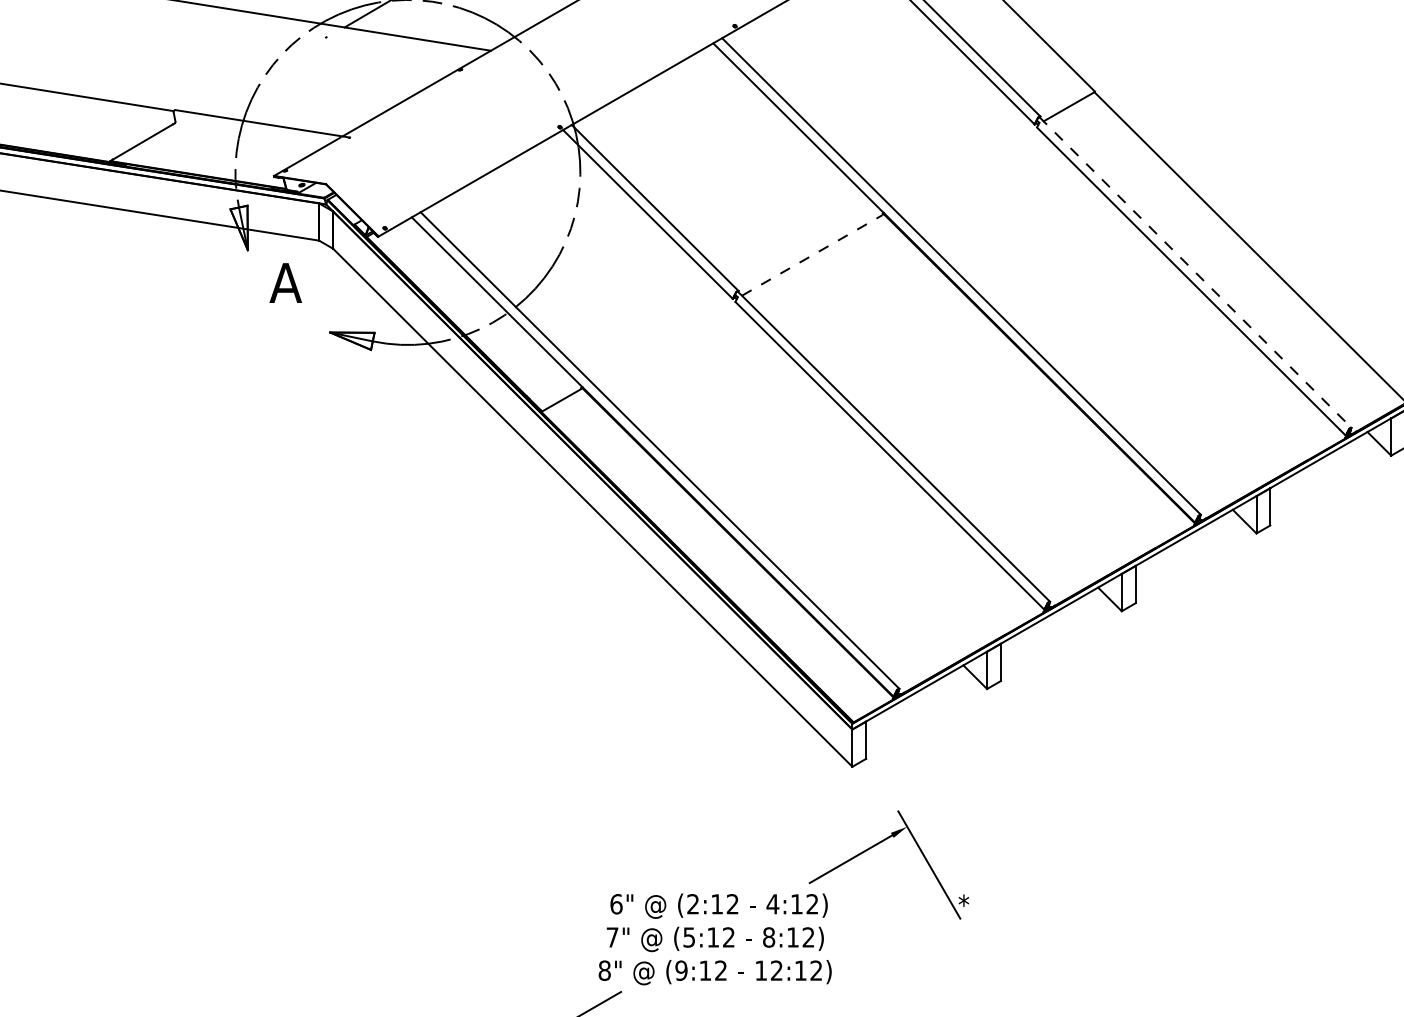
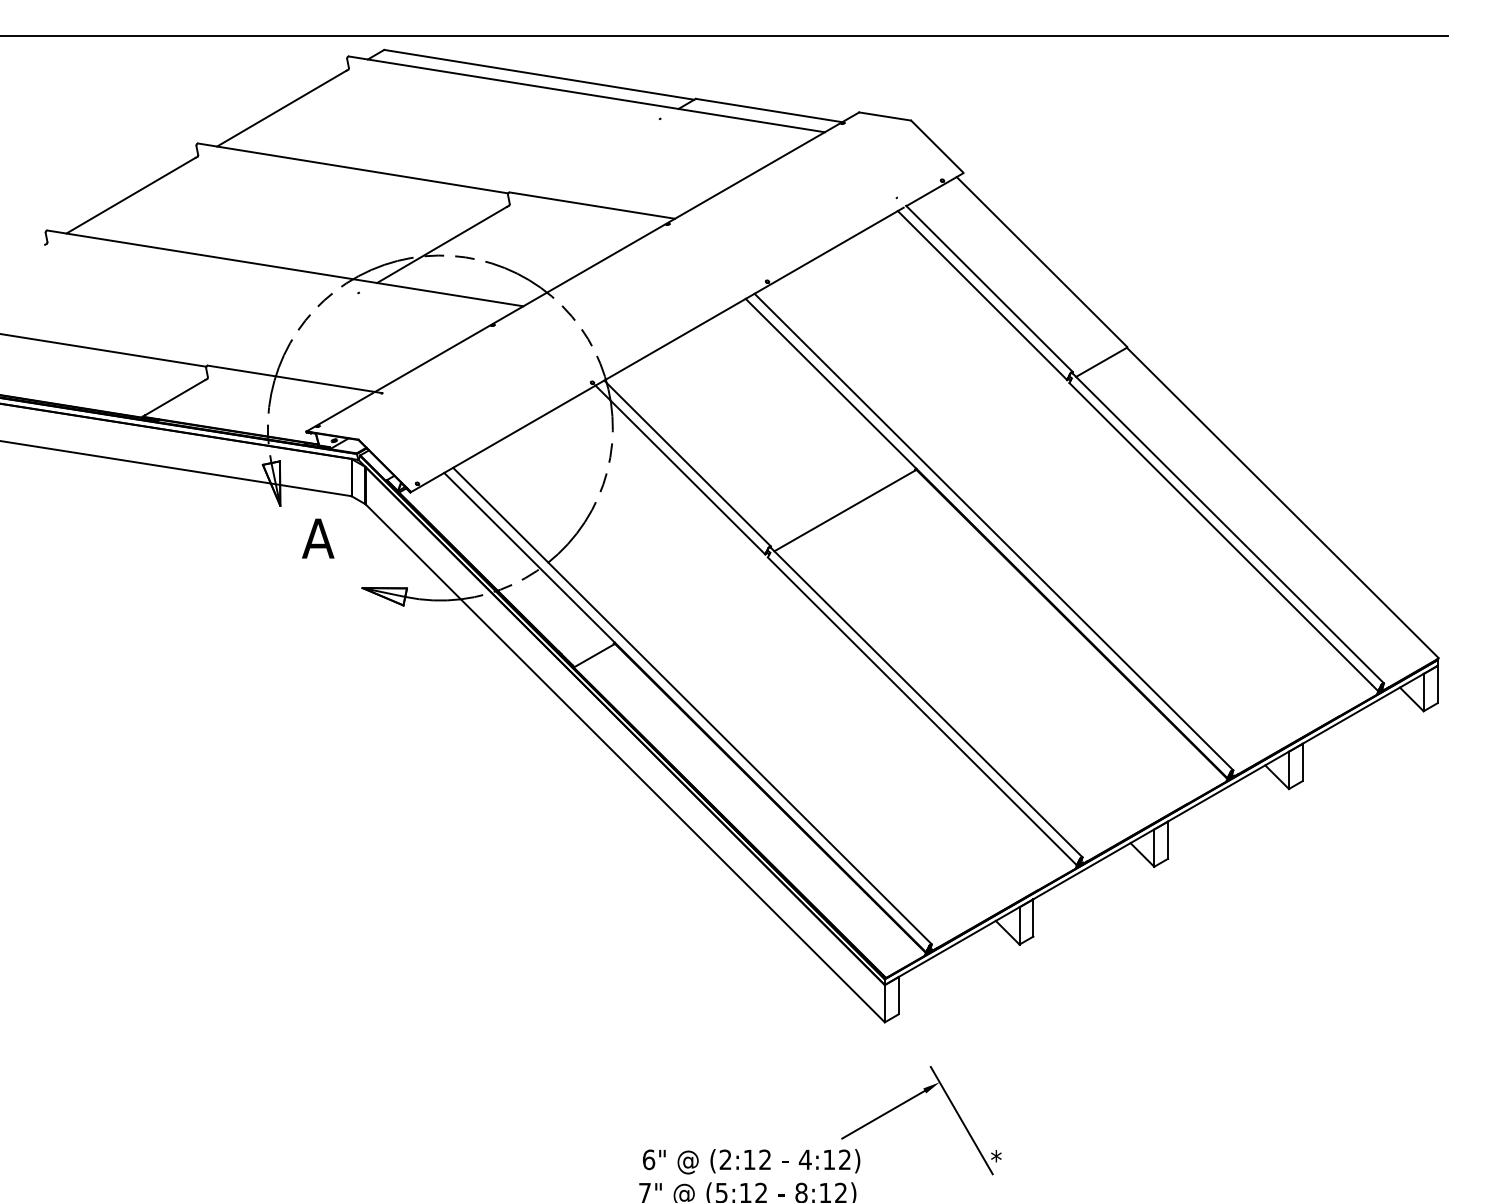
line: (812, 255) -> (844, 511), dashed -> solid
line: (1196, 272) -> (1228, 528), dashed -> solid

